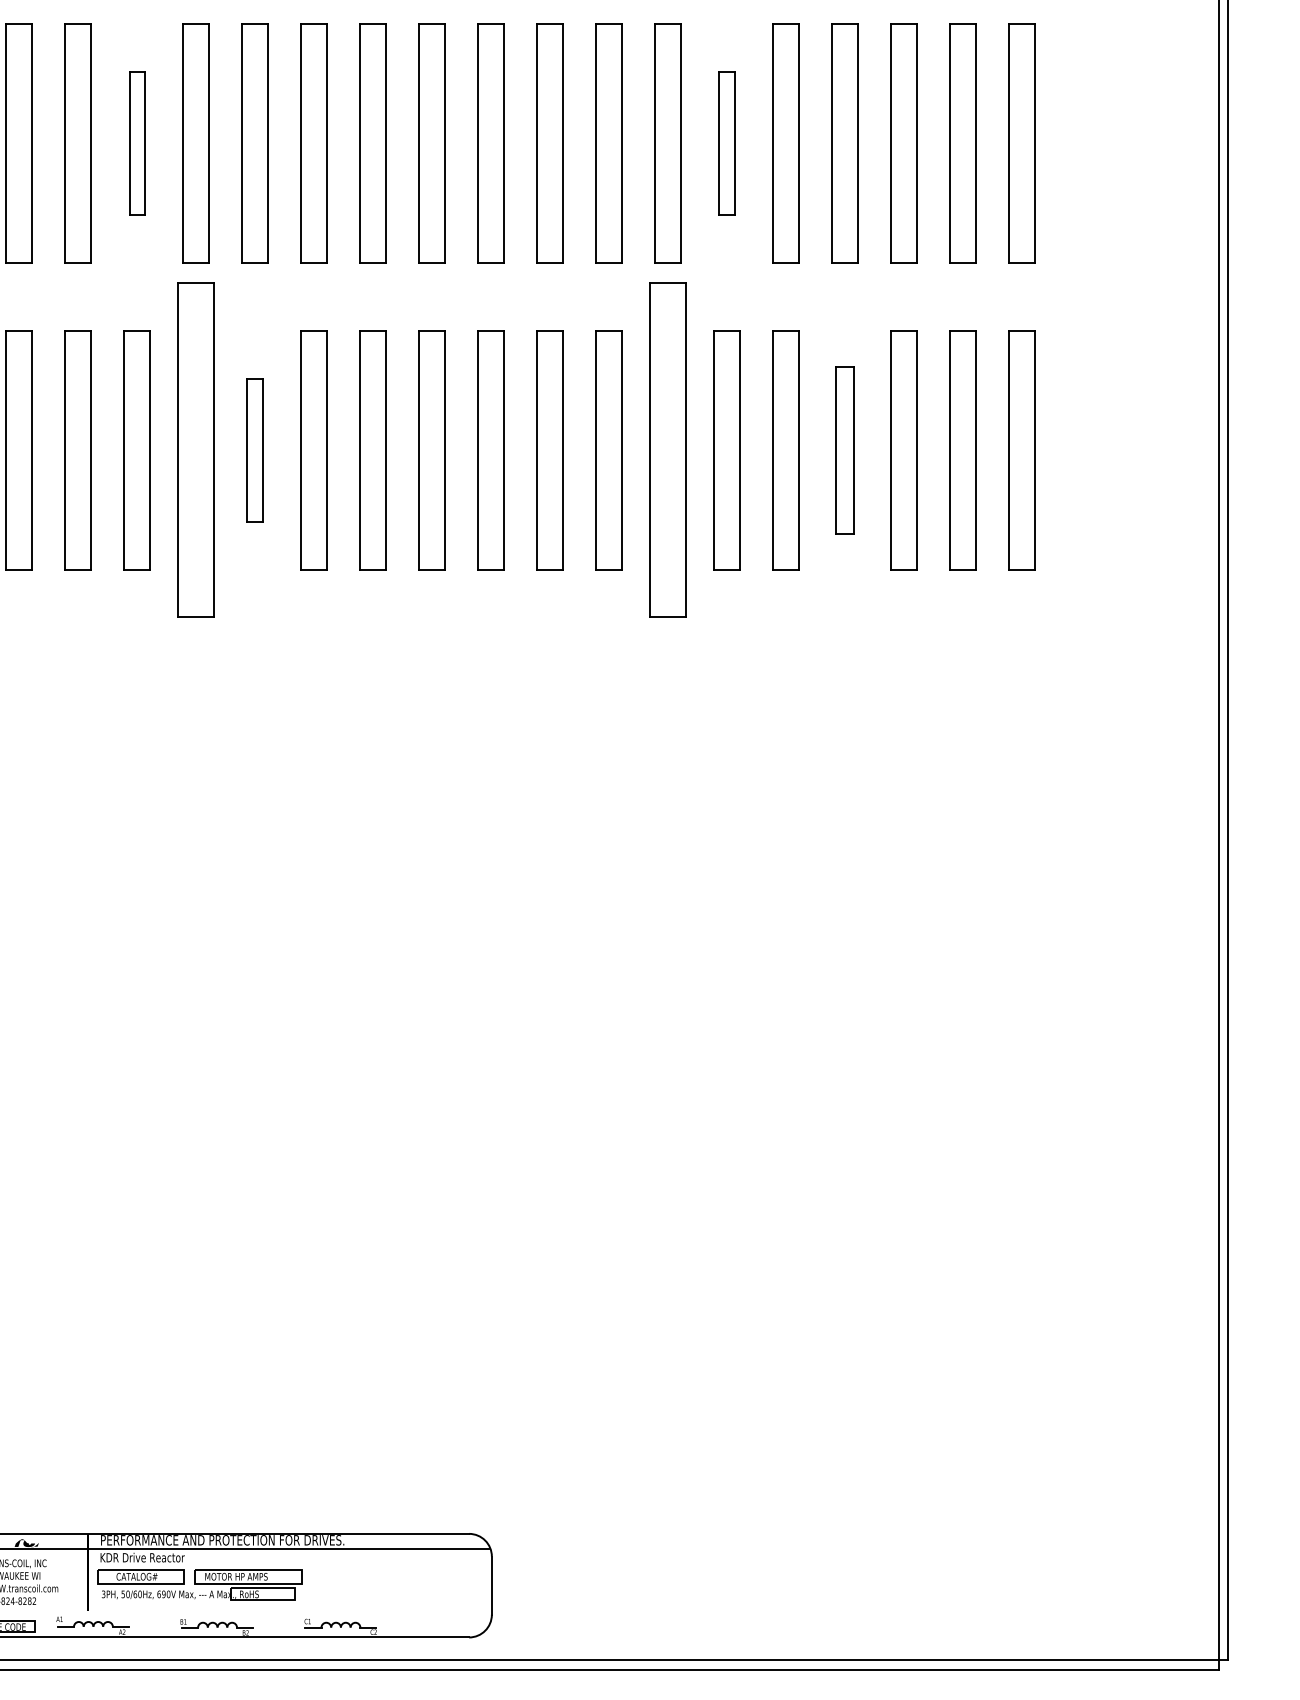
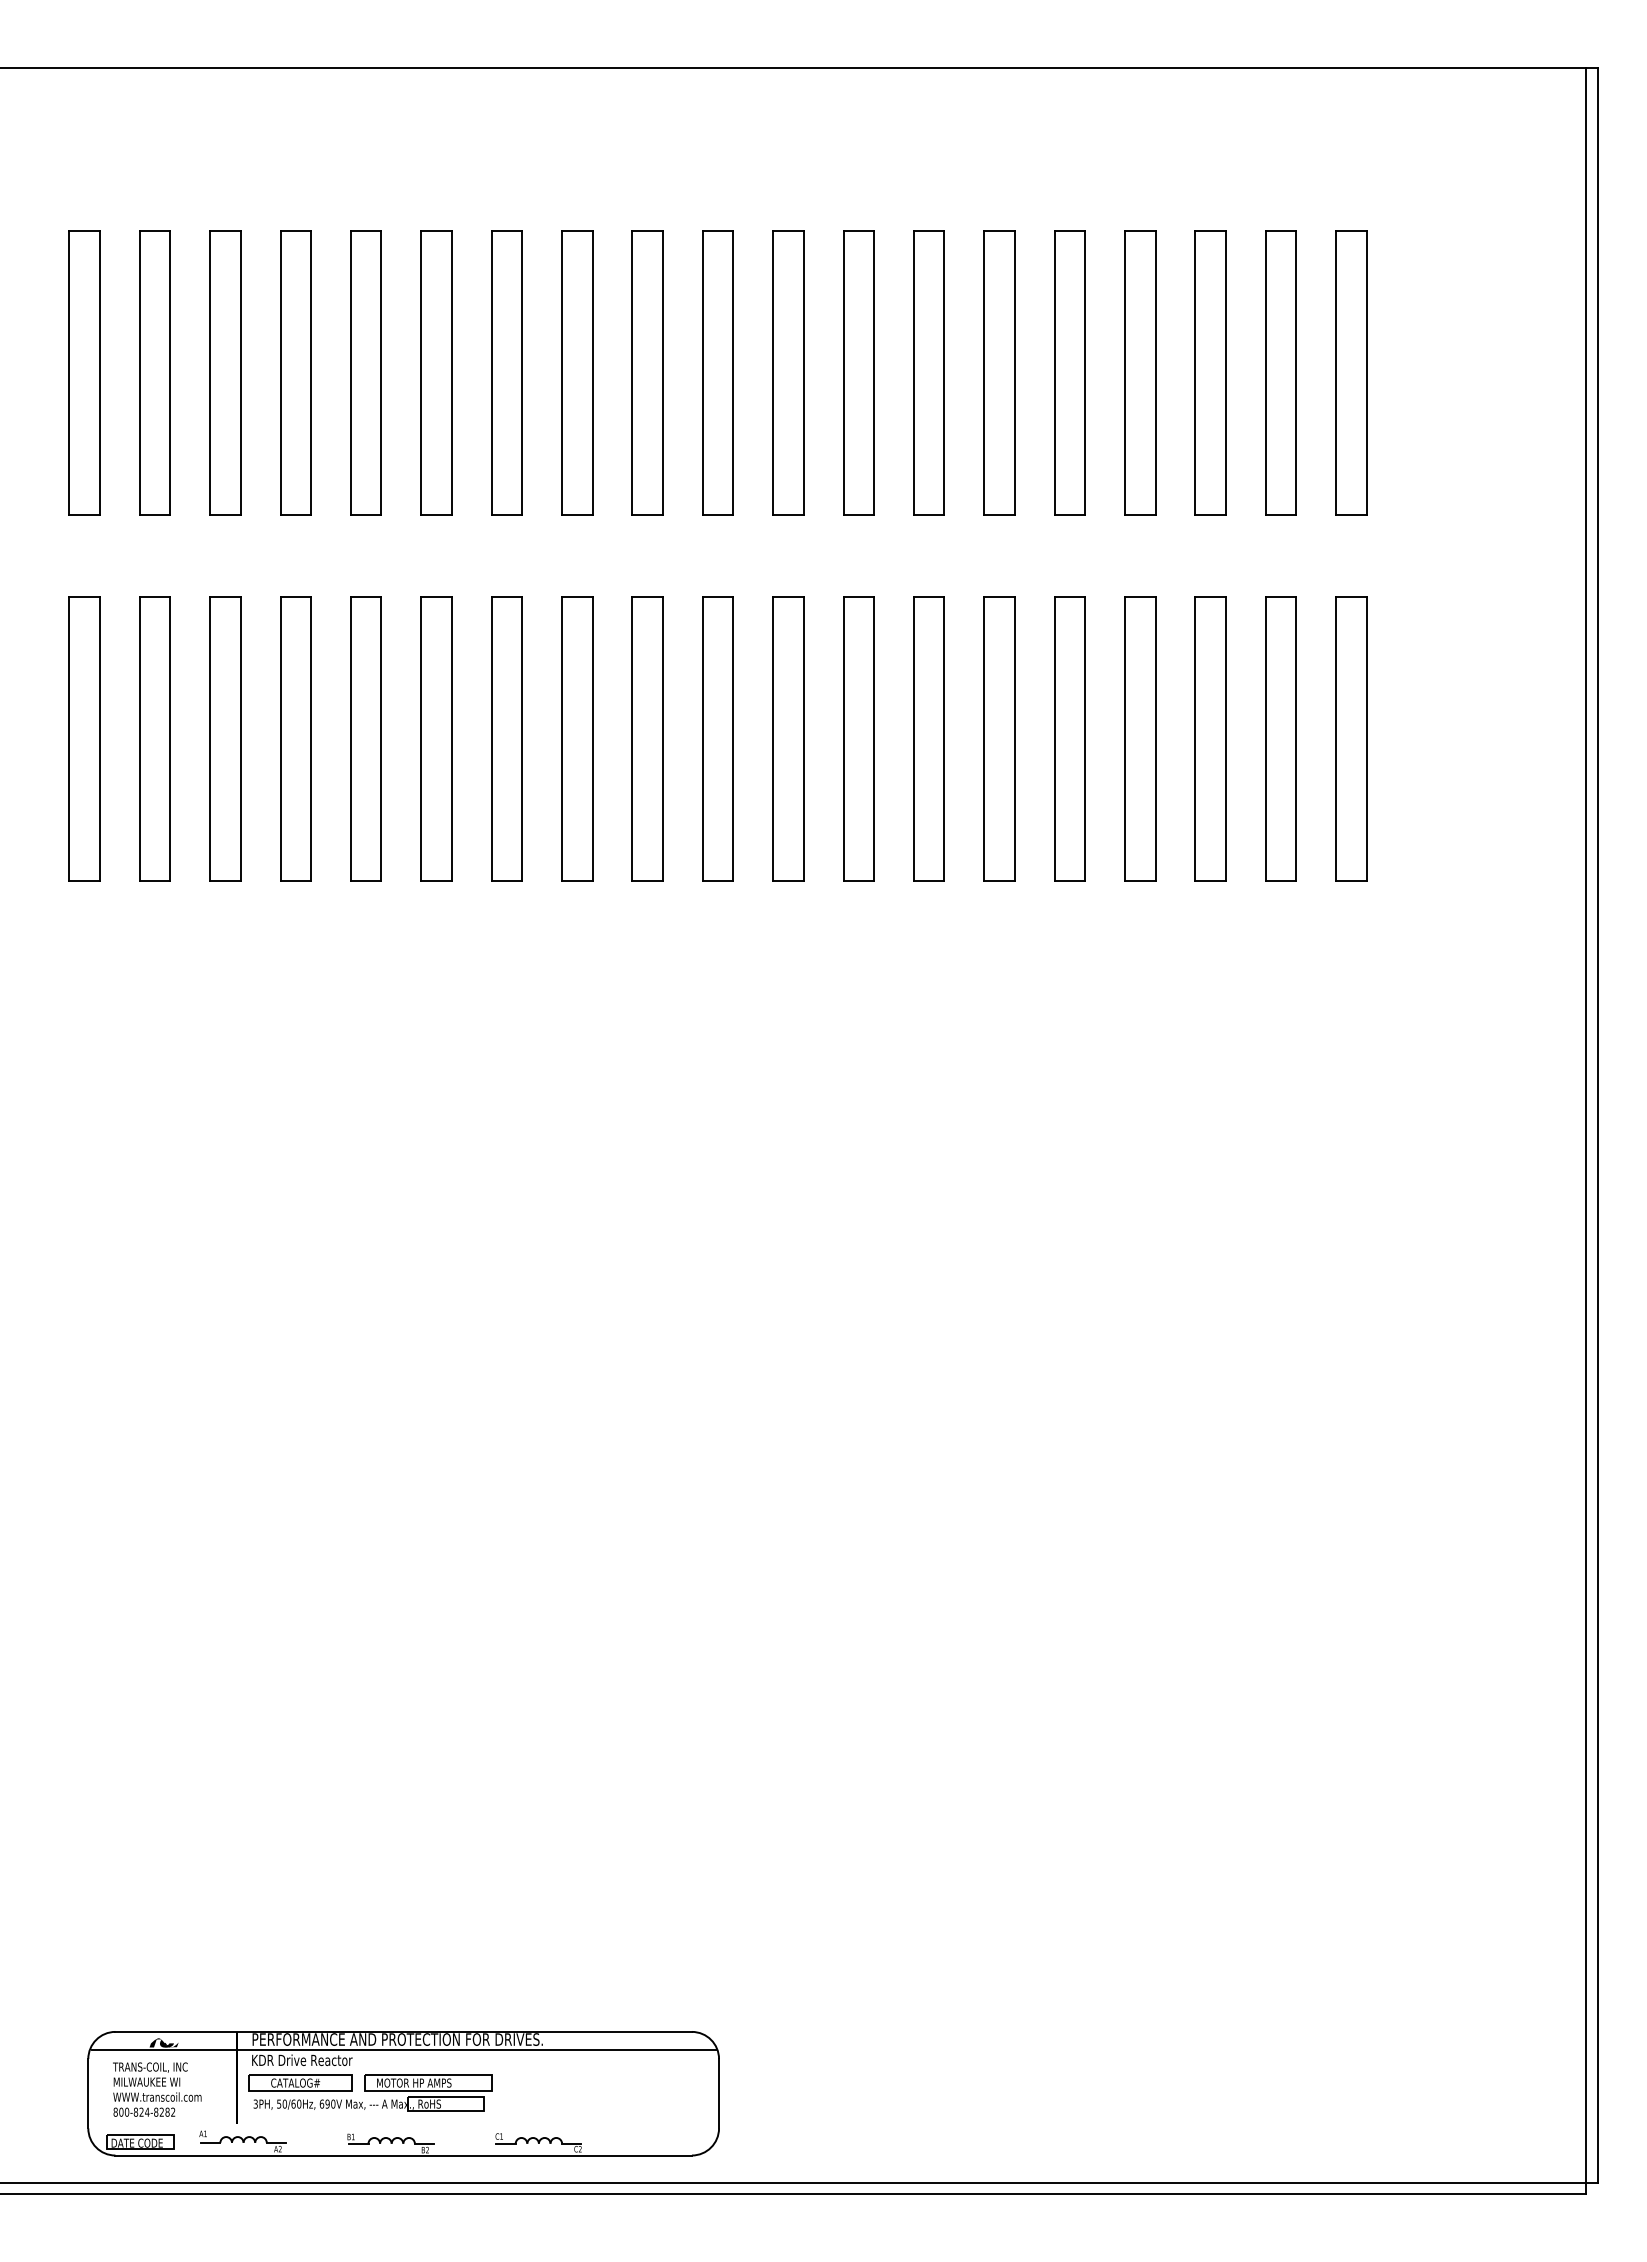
part: (136, 143) -> (295, 372), size x1.67
part: (726, 143) -> (999, 372), size x1.67
part: (195, 450) -> (365, 738), size x0.71
part: (255, 450) -> (436, 738), size x1.67
part: (667, 450) -> (928, 738), size x0.71
part: (845, 450) -> (1140, 738), size x1.43

